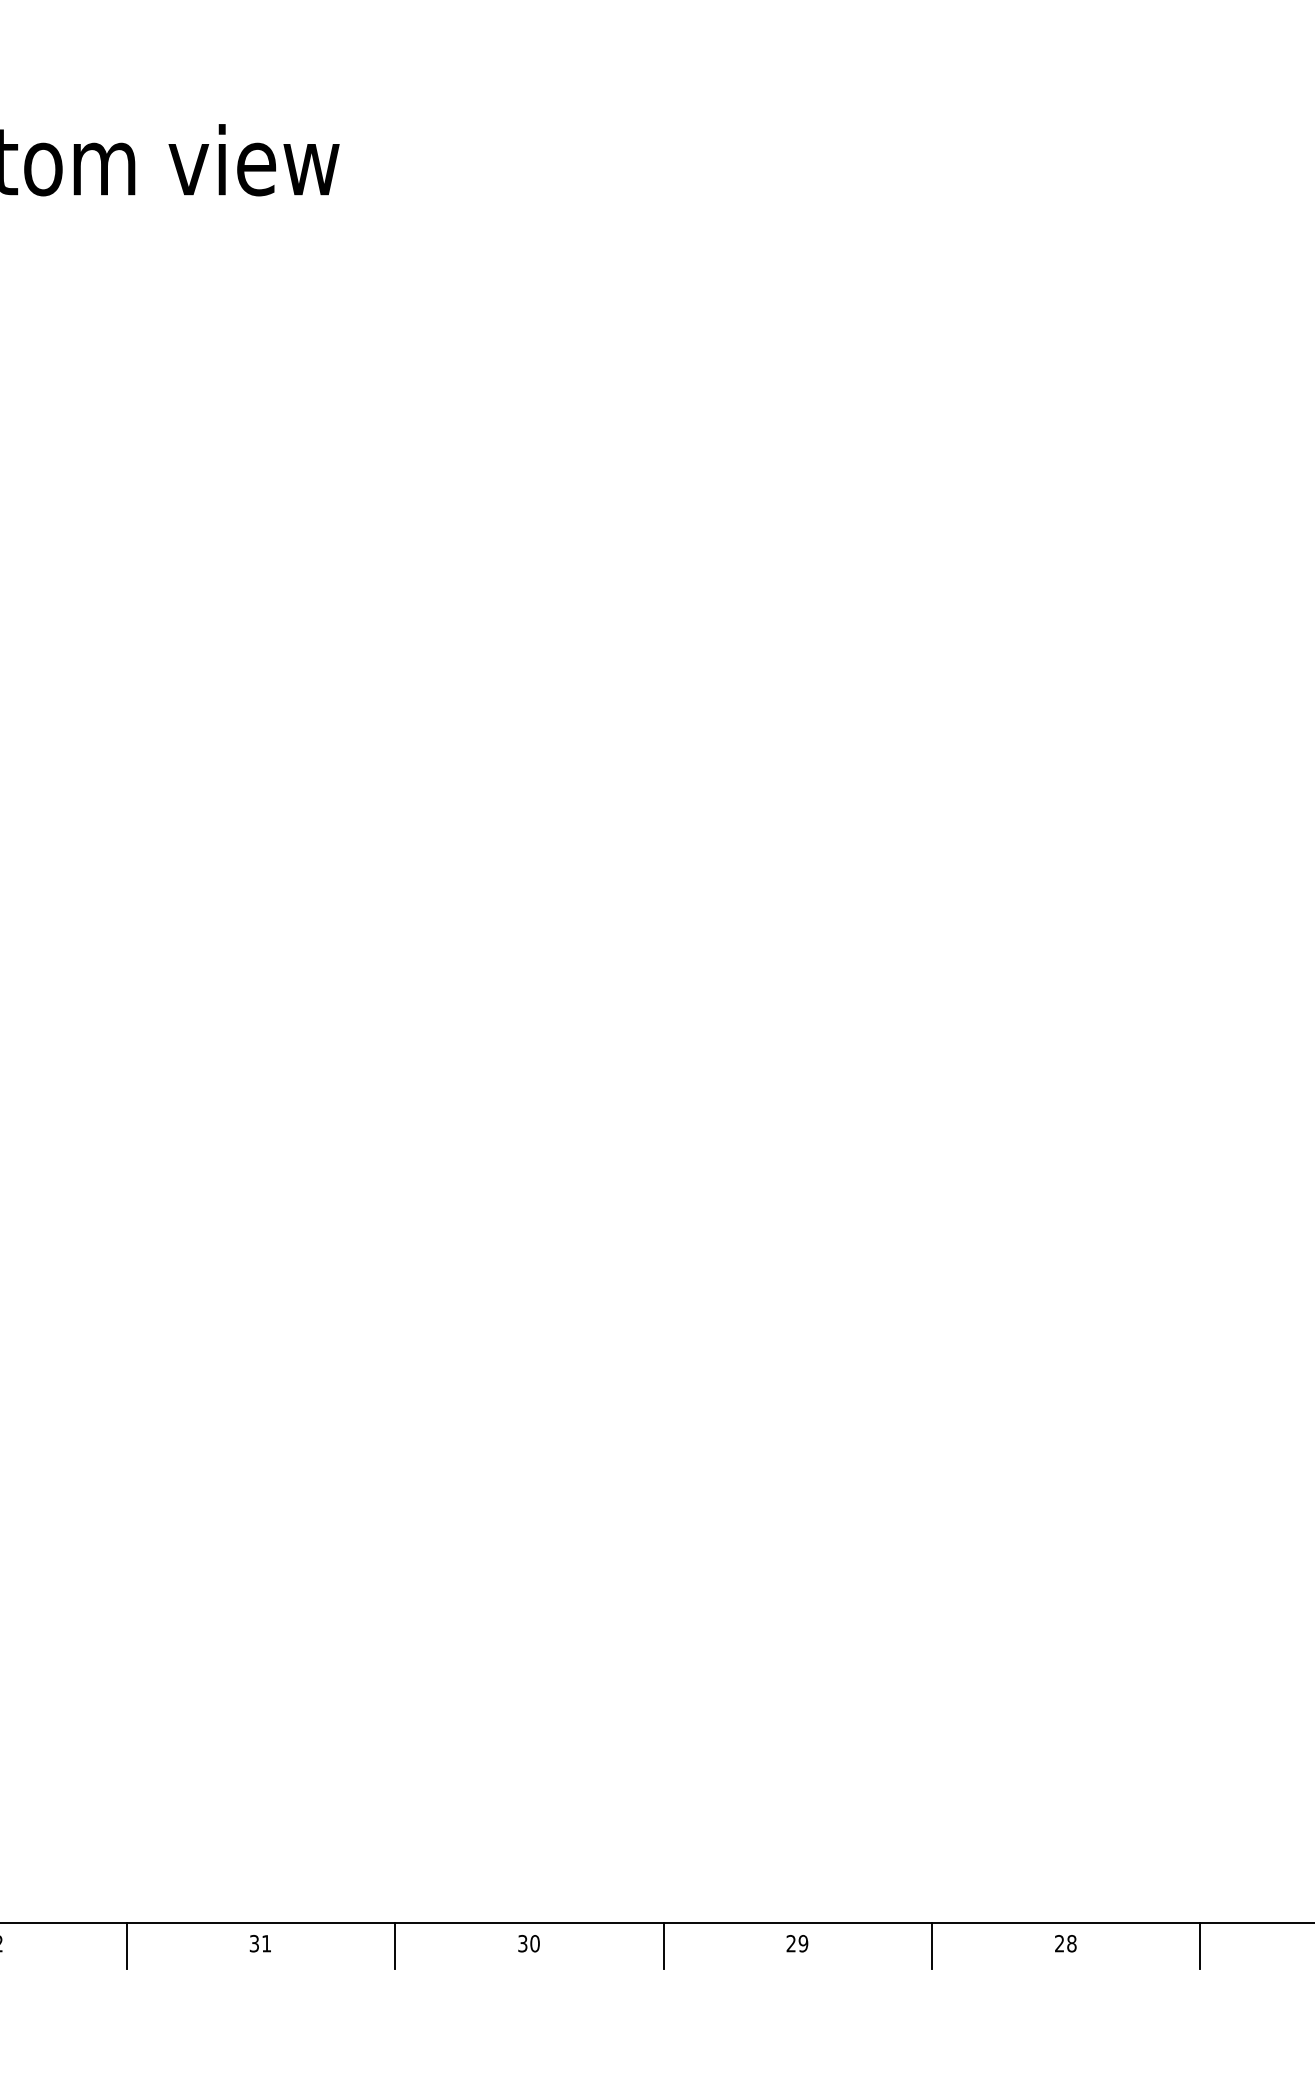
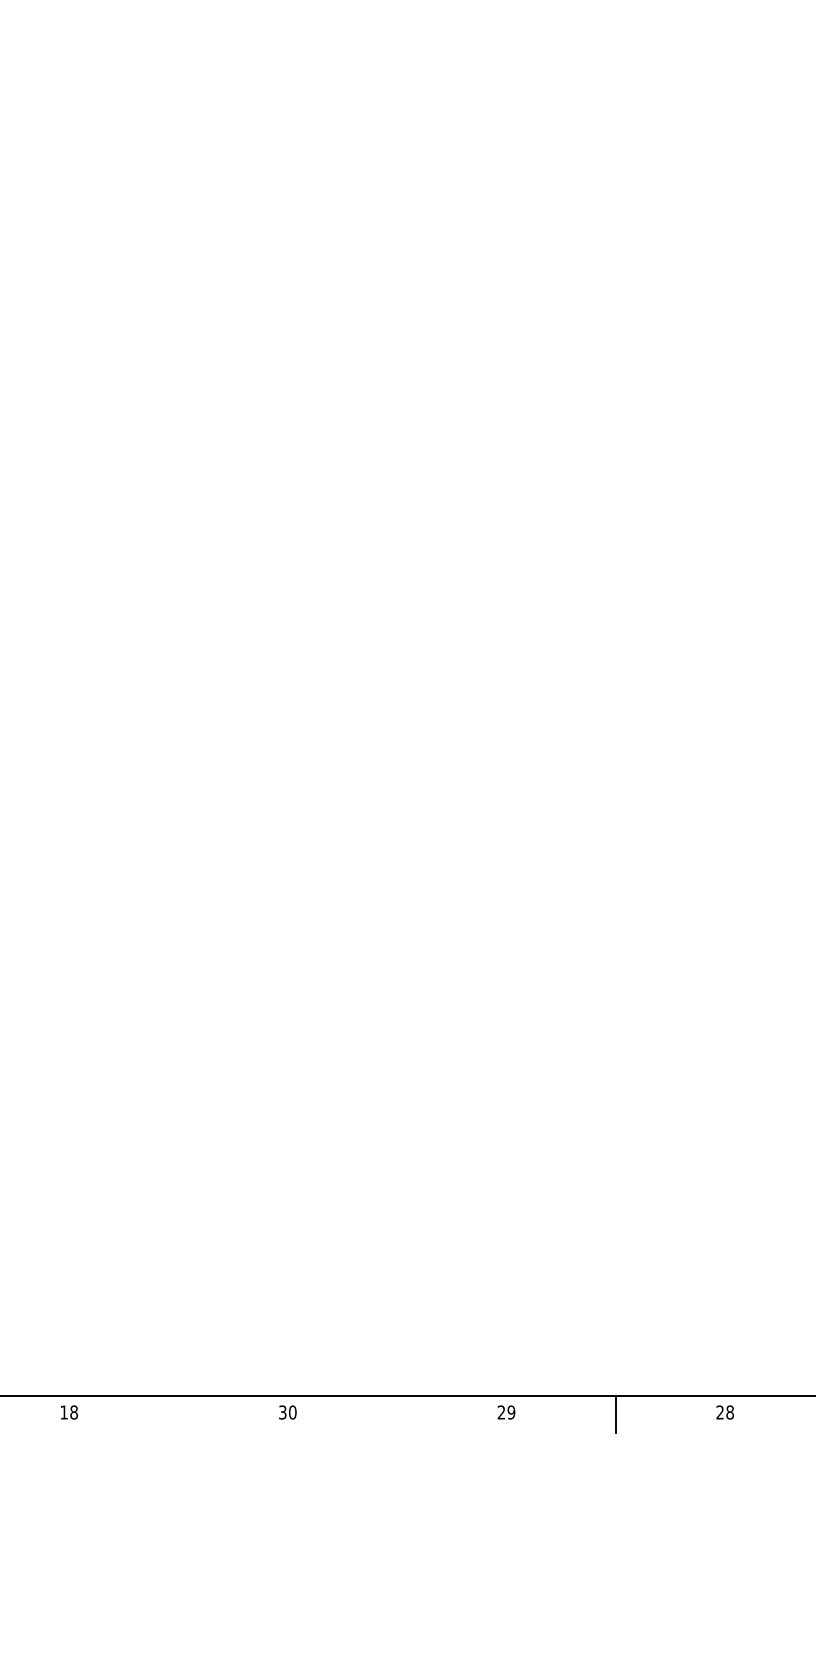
text: (260, 1943) -> (69, 1412), 31 -> 18
line: (395, 1945) -> (179, 1413), removed
line: (663, 1945) -> (397, 1413), removed

